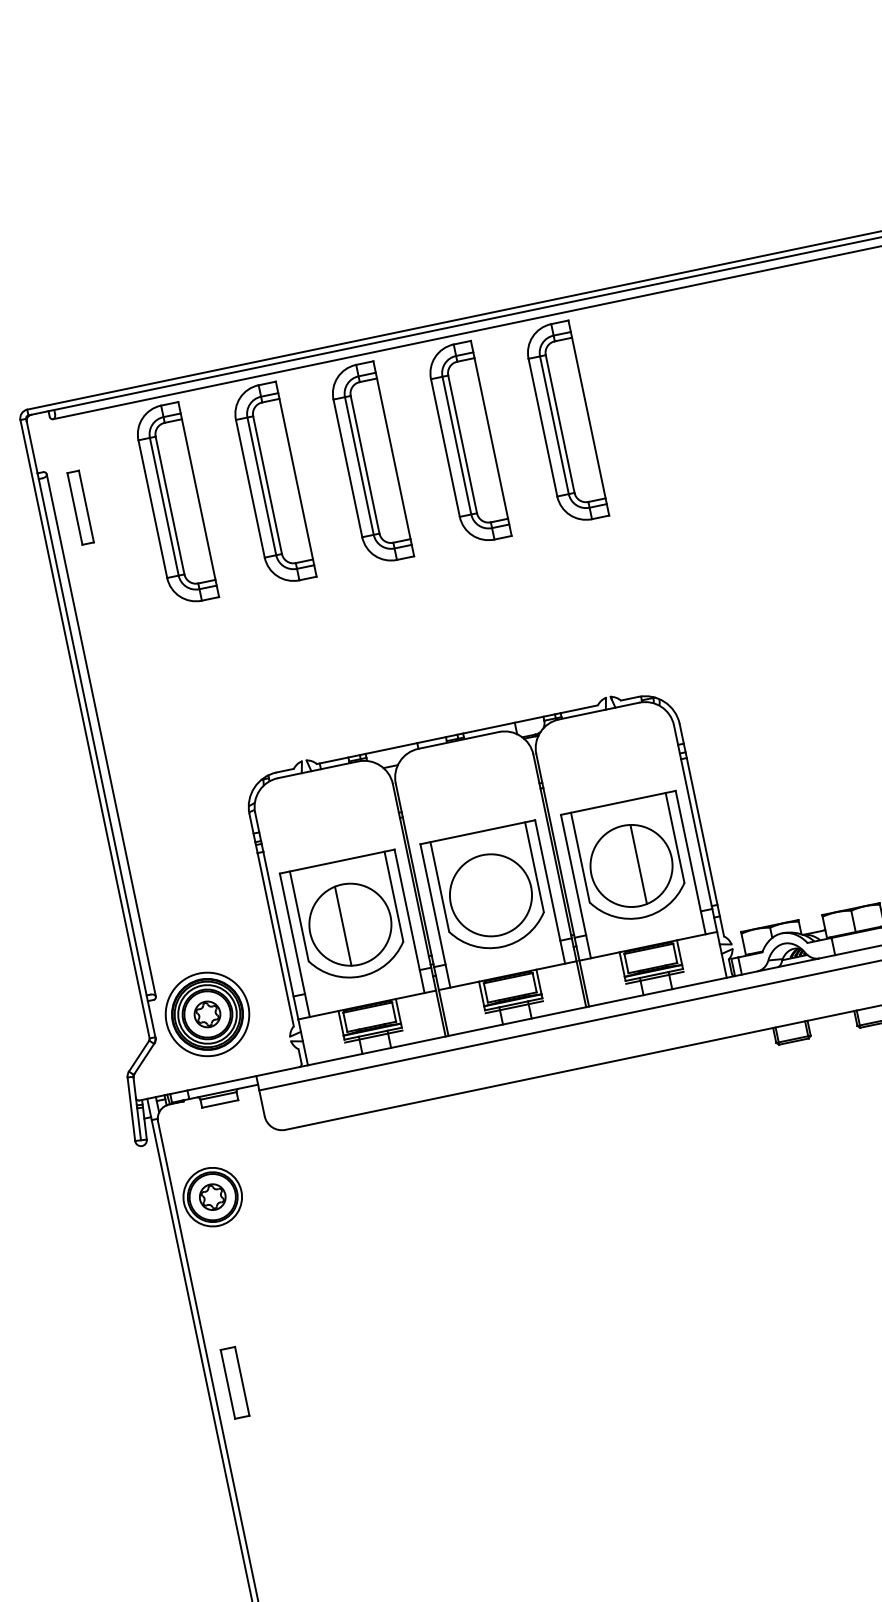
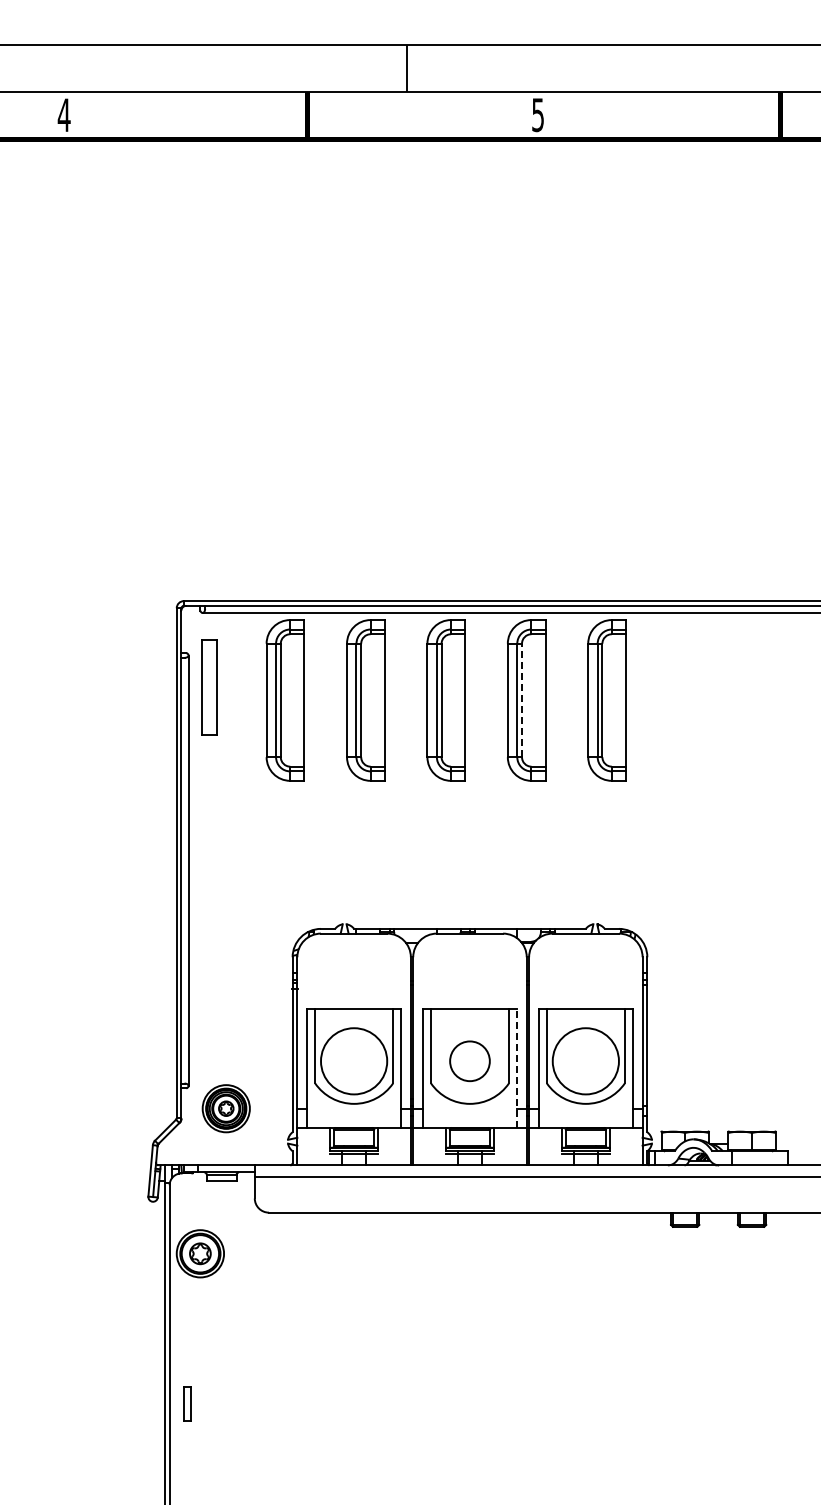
line: (463, 444) -> (522, 700), solid -> dashed
part: (80, 507) -> (209, 687), size x1.6
line: (638, 863) -> (591, 1060), removed
line: (550, 890) -> (517, 1067), solid -> dashed
circle: (490, 895) -> (469, 1061), size x0.6
line: (343, 925) -> (348, 1060), removed
part: (206, 1014) -> (225, 1108), size x0.7
part: (234, 1383) -> (186, 1404), size x0.6

